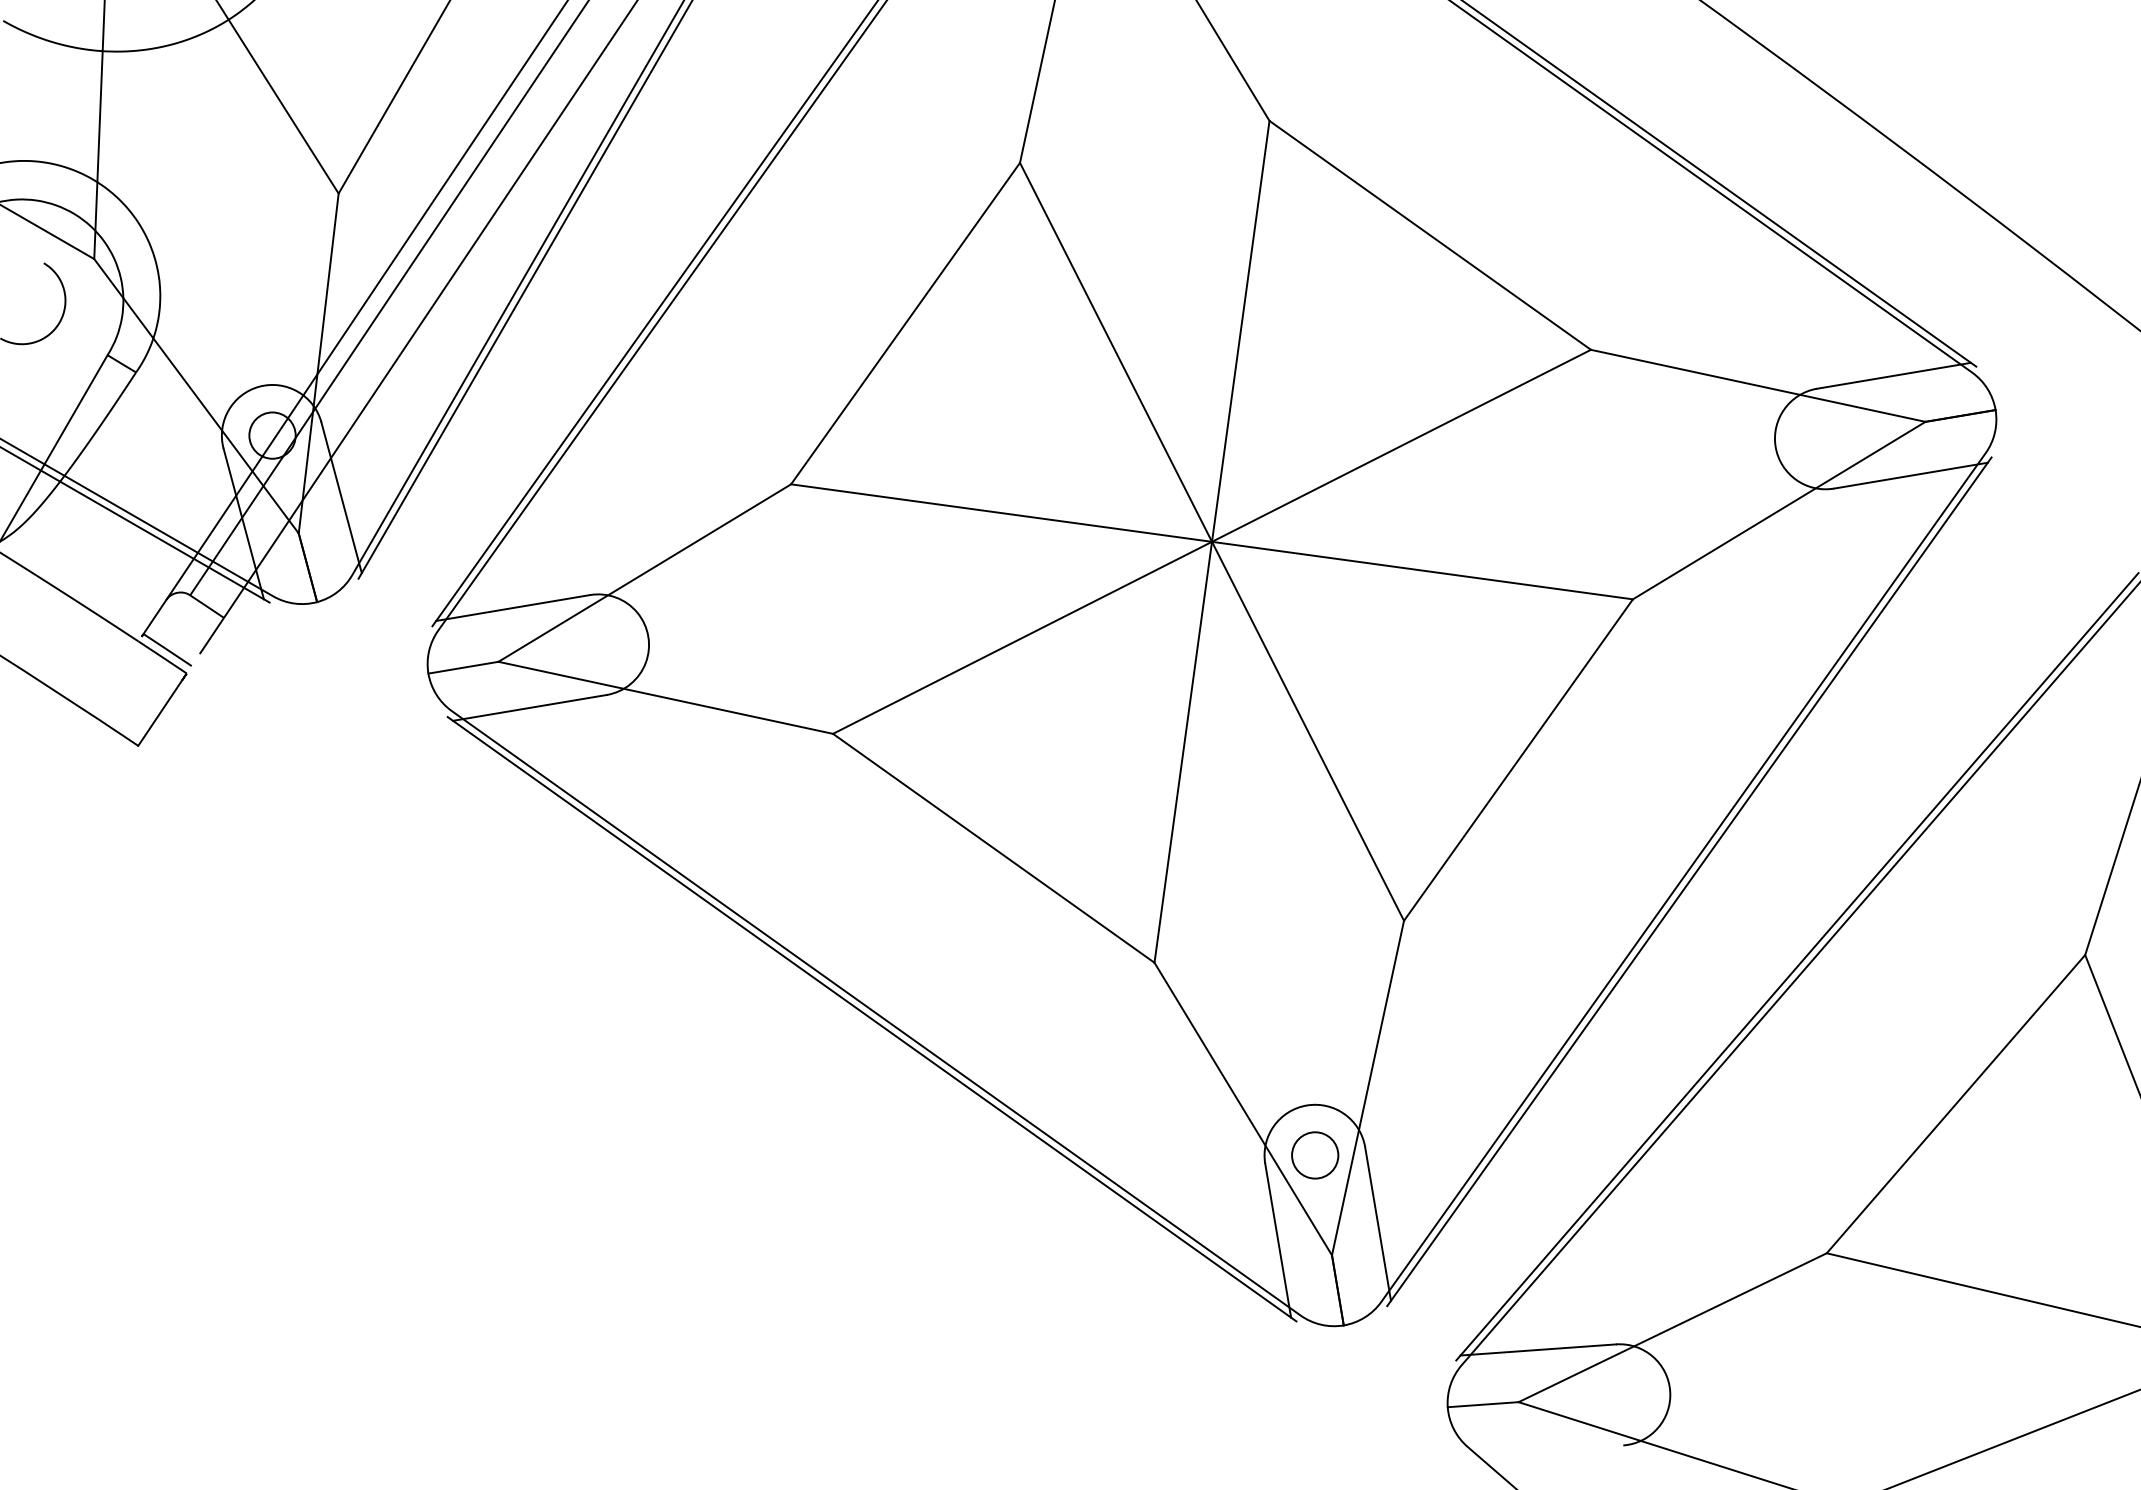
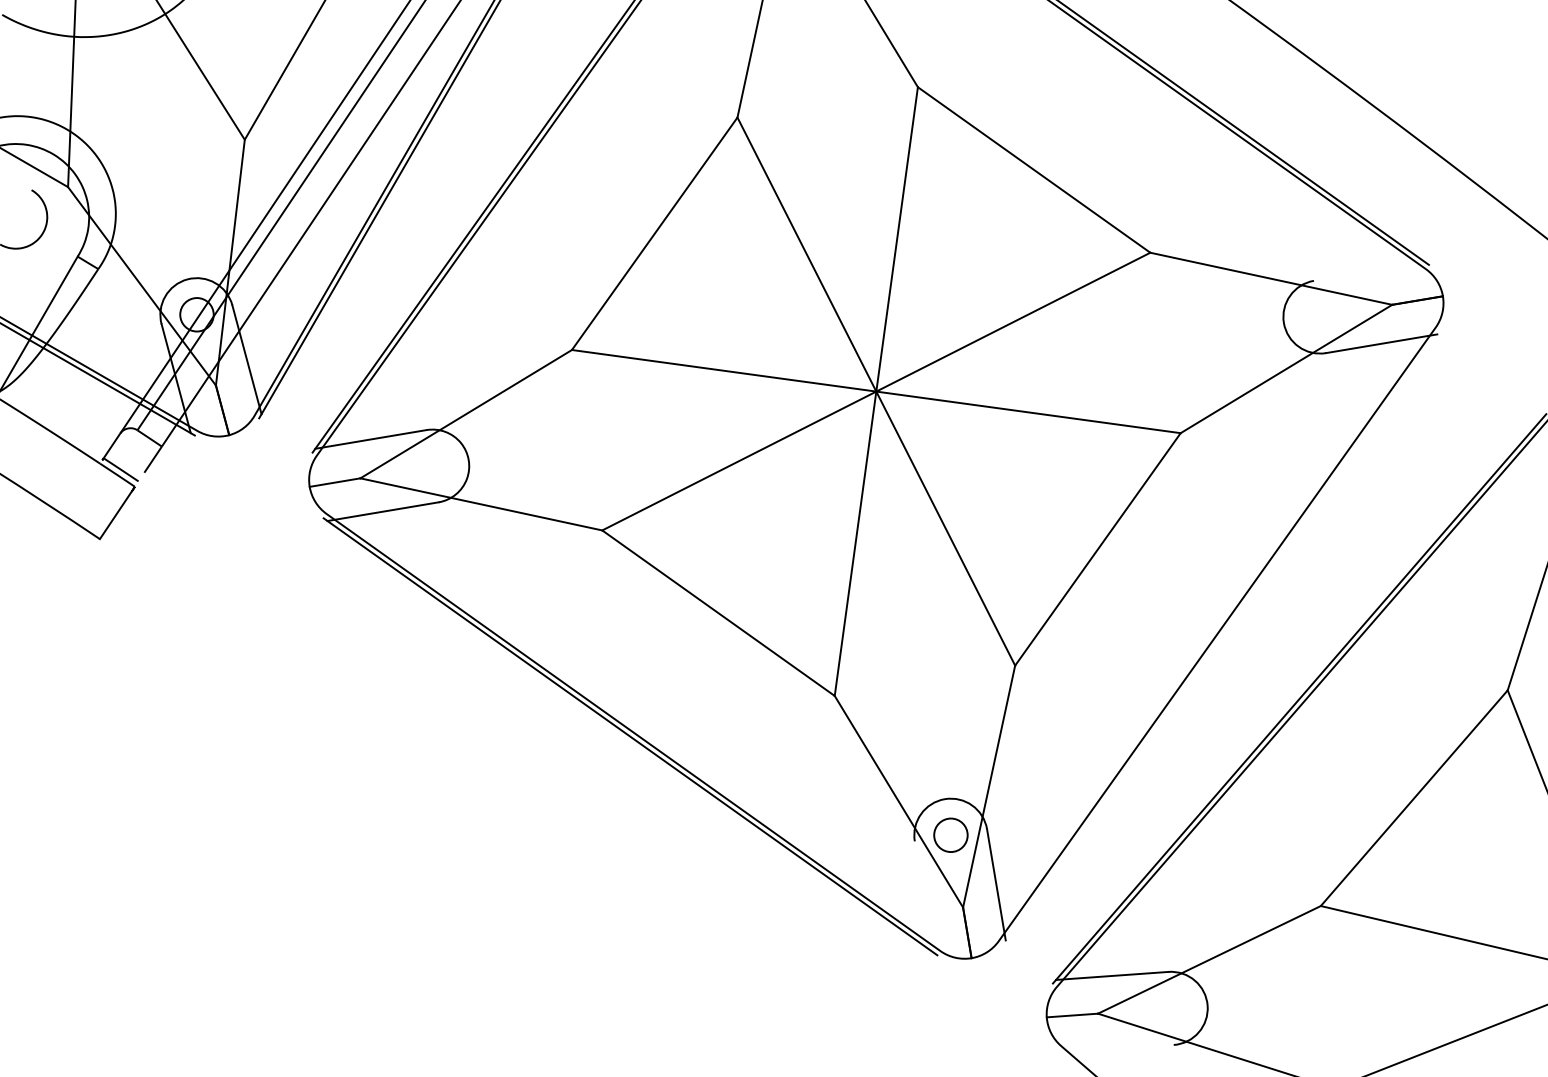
line: (1893, 375) -> (1369, 271), removed
line: (1689, 881) -> (1221, 637), removed
line: (1278, 1240) -> (924, 896), removed

